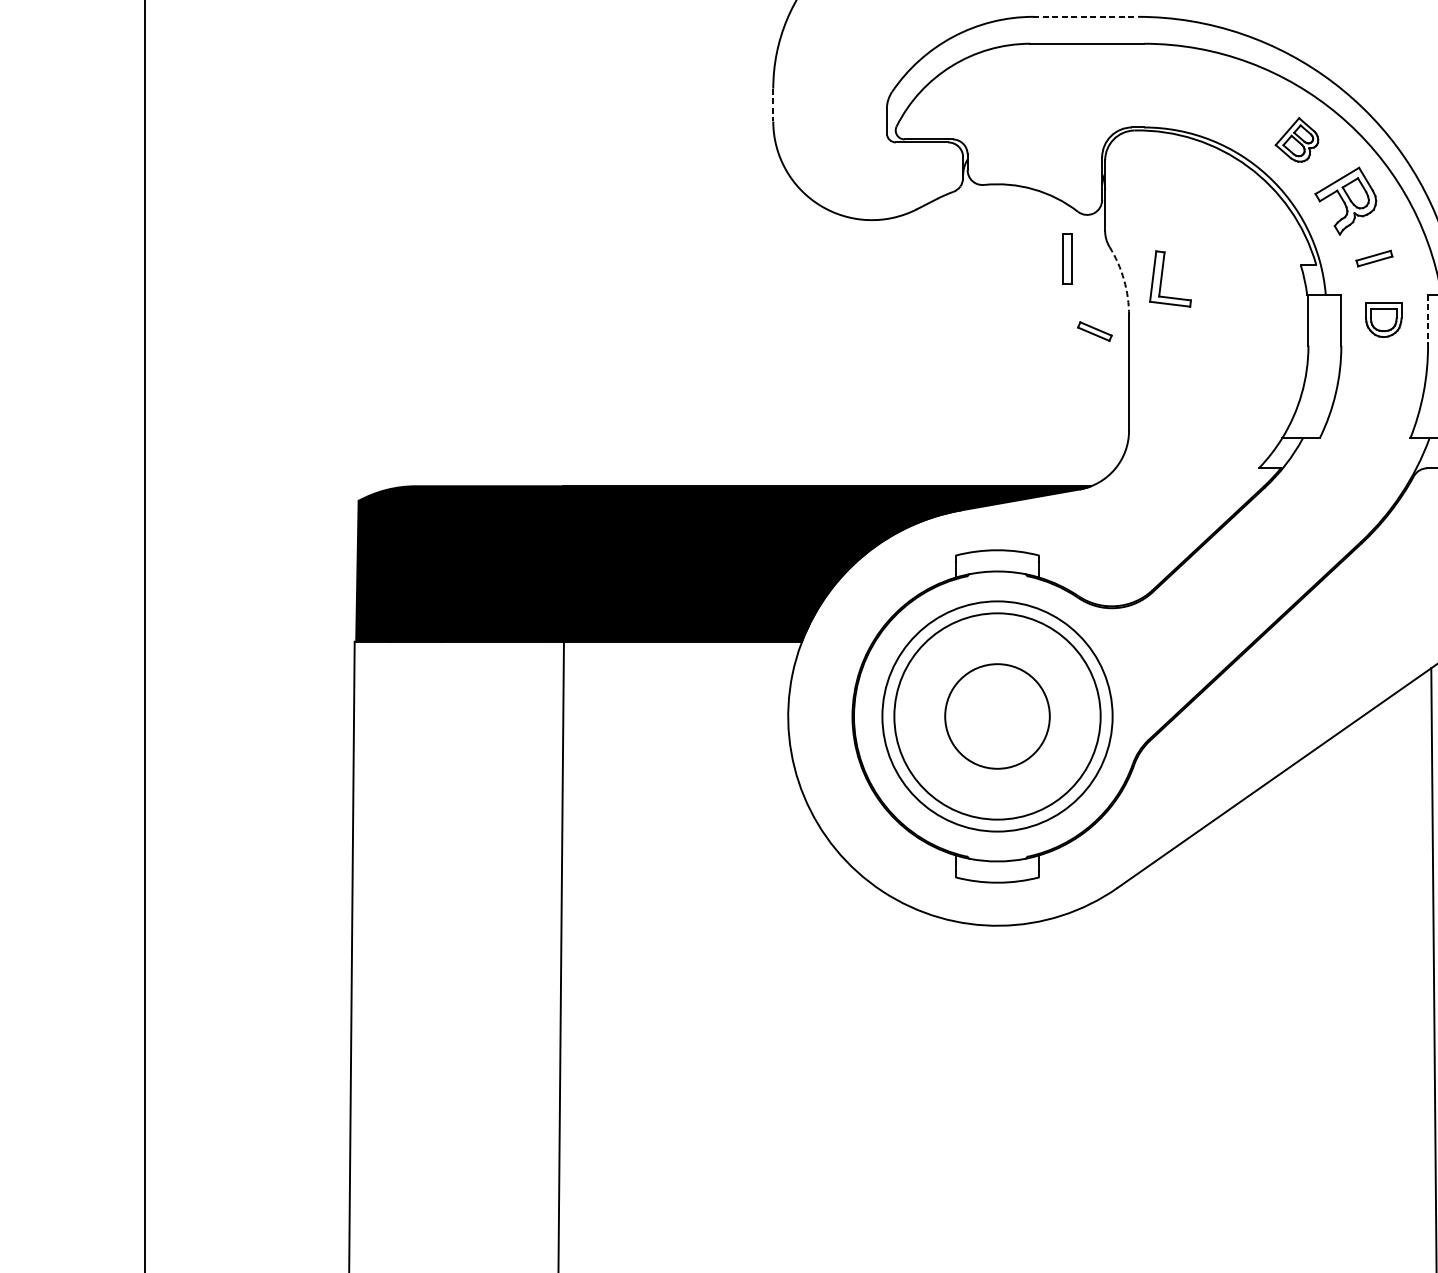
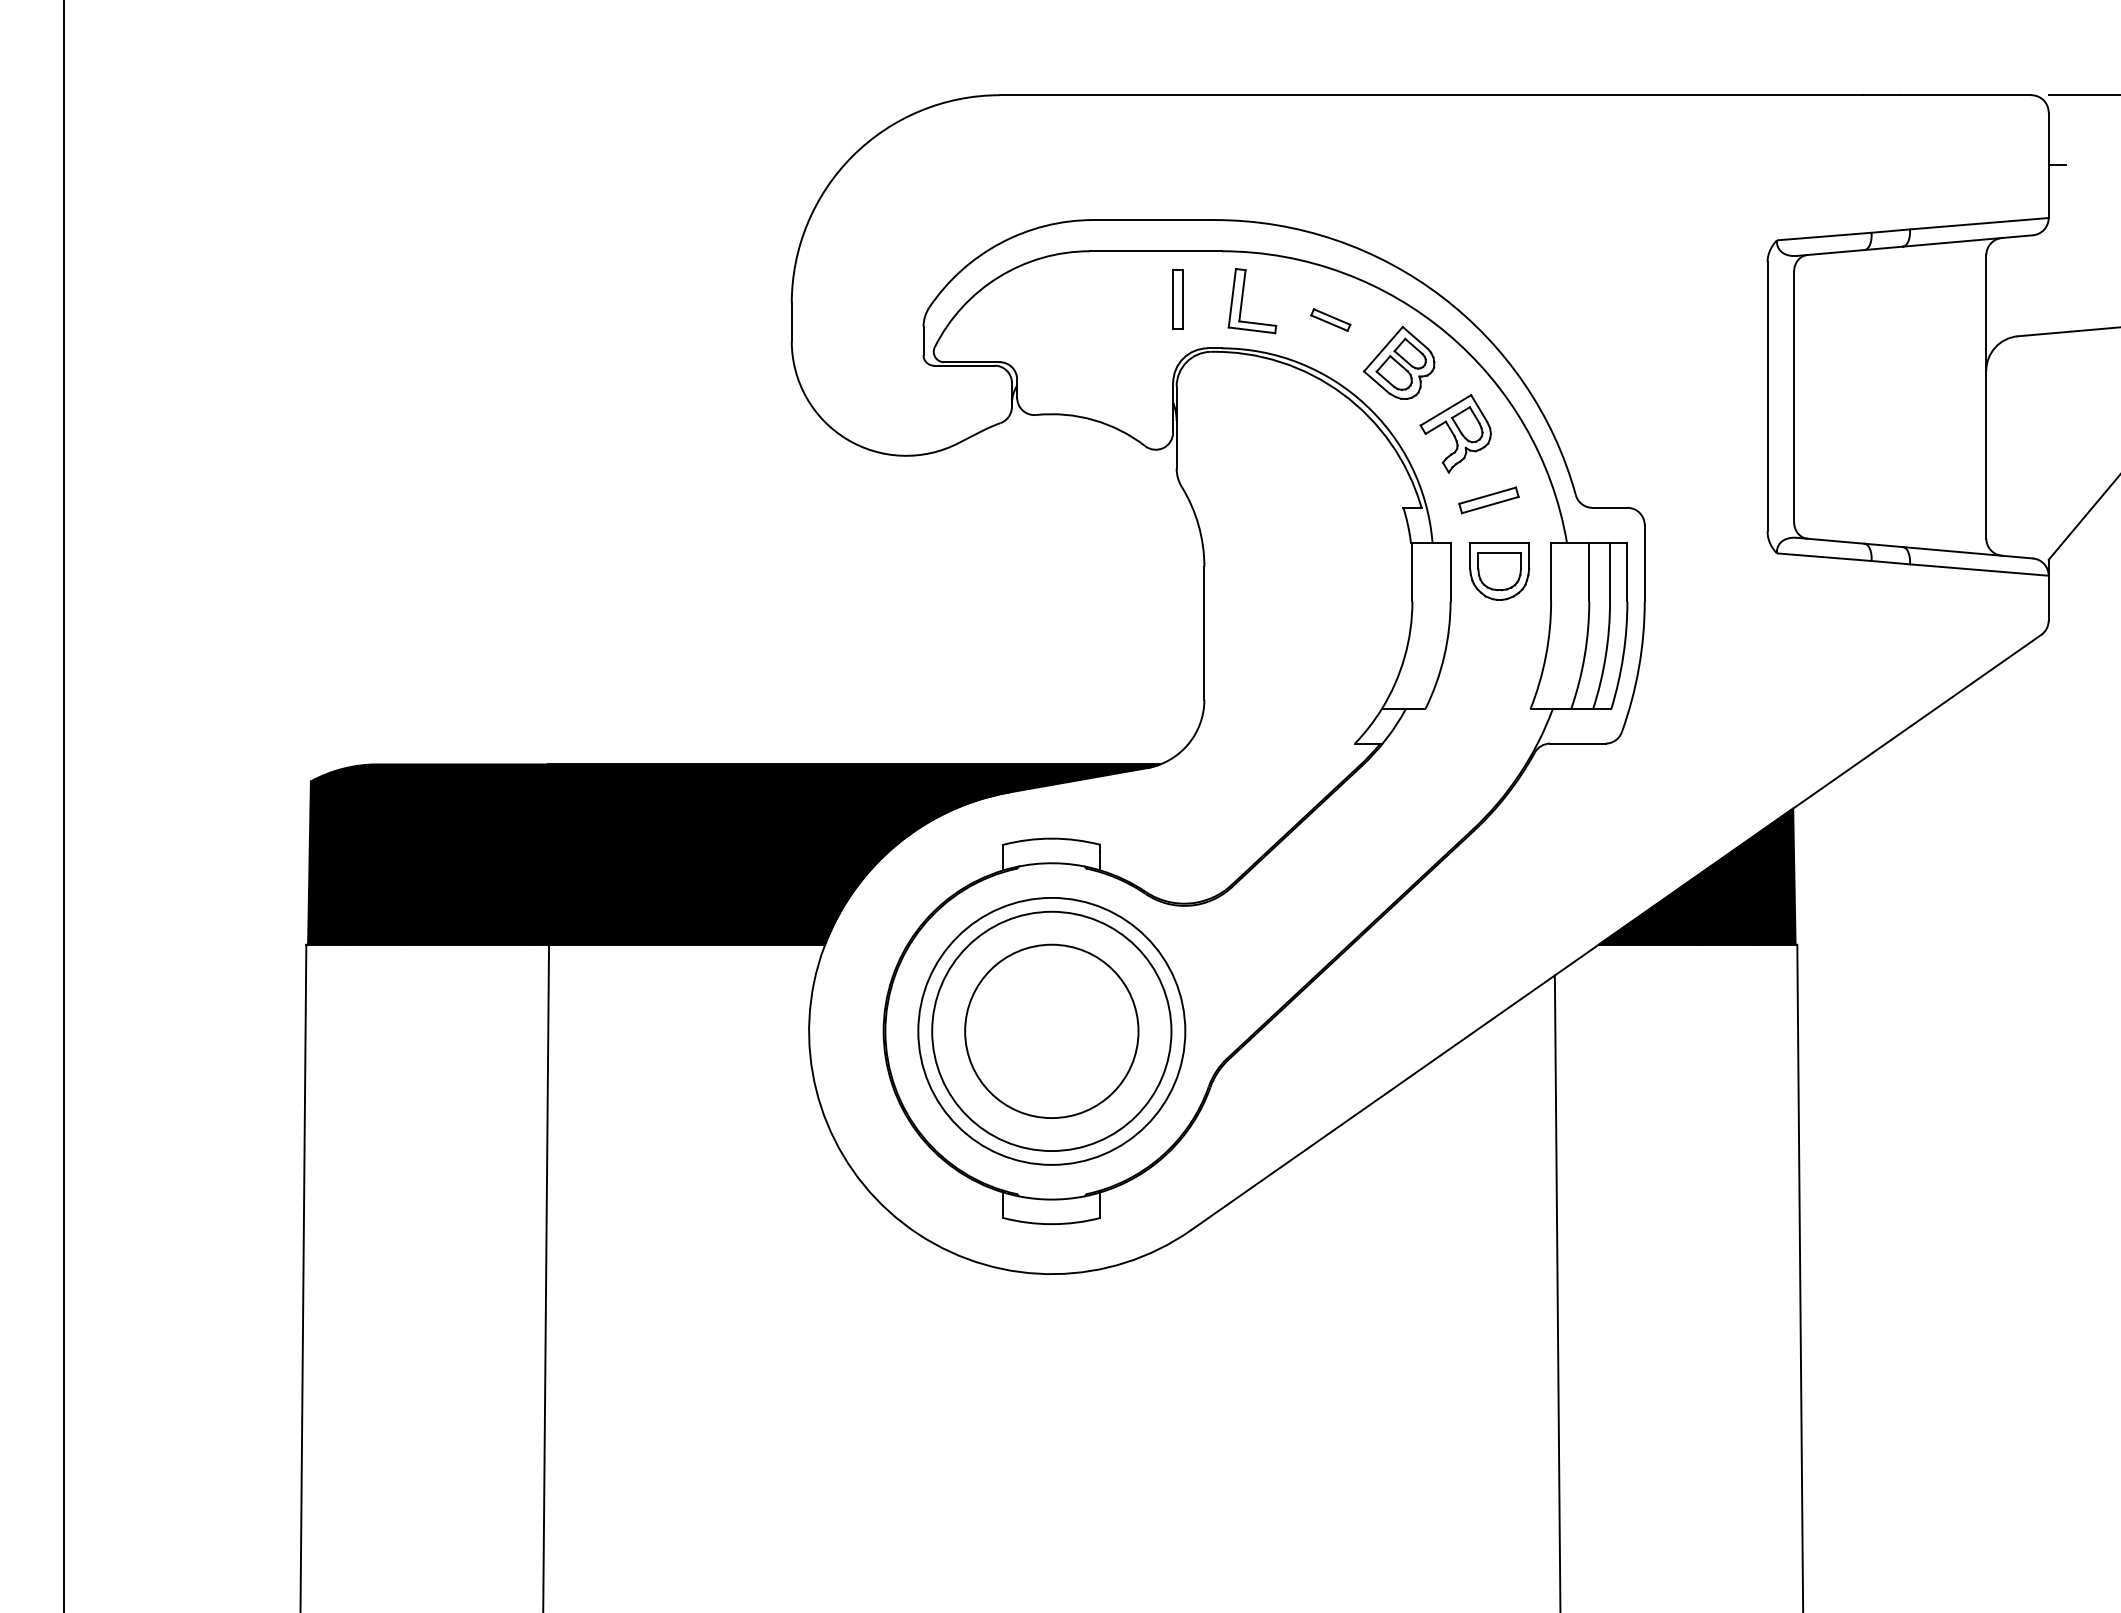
line: (1086, 17) -> (1154, 220), dashed -> solid
line: (773, 105) -> (791, 322), dashed -> solid
part: (1296, 139) -> (1398, 362), size x1.43
part: (1067, 258) -> (1177, 299), moved
part: (1374, 258) -> (1488, 500), size x1.43
part: (1162, 275) -> (1243, 297), moved
arc: (1123, 280) -> (1198, 525), dashed -> solid
part: (1383, 319) -> (1499, 571), size x1.43
line: (1428, 320) -> (1551, 572), dashed -> solid
part: (1094, 331) -> (1330, 319), moved
circle: (997, 716) -> (1051, 1031), size x1.43

